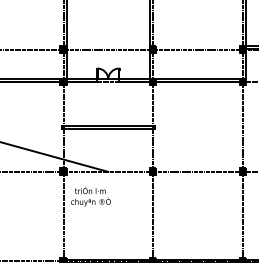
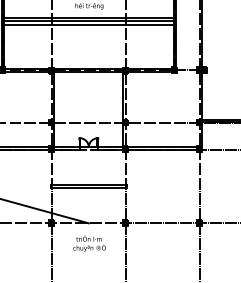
text: (90, 196) -> (89, 243), moved

